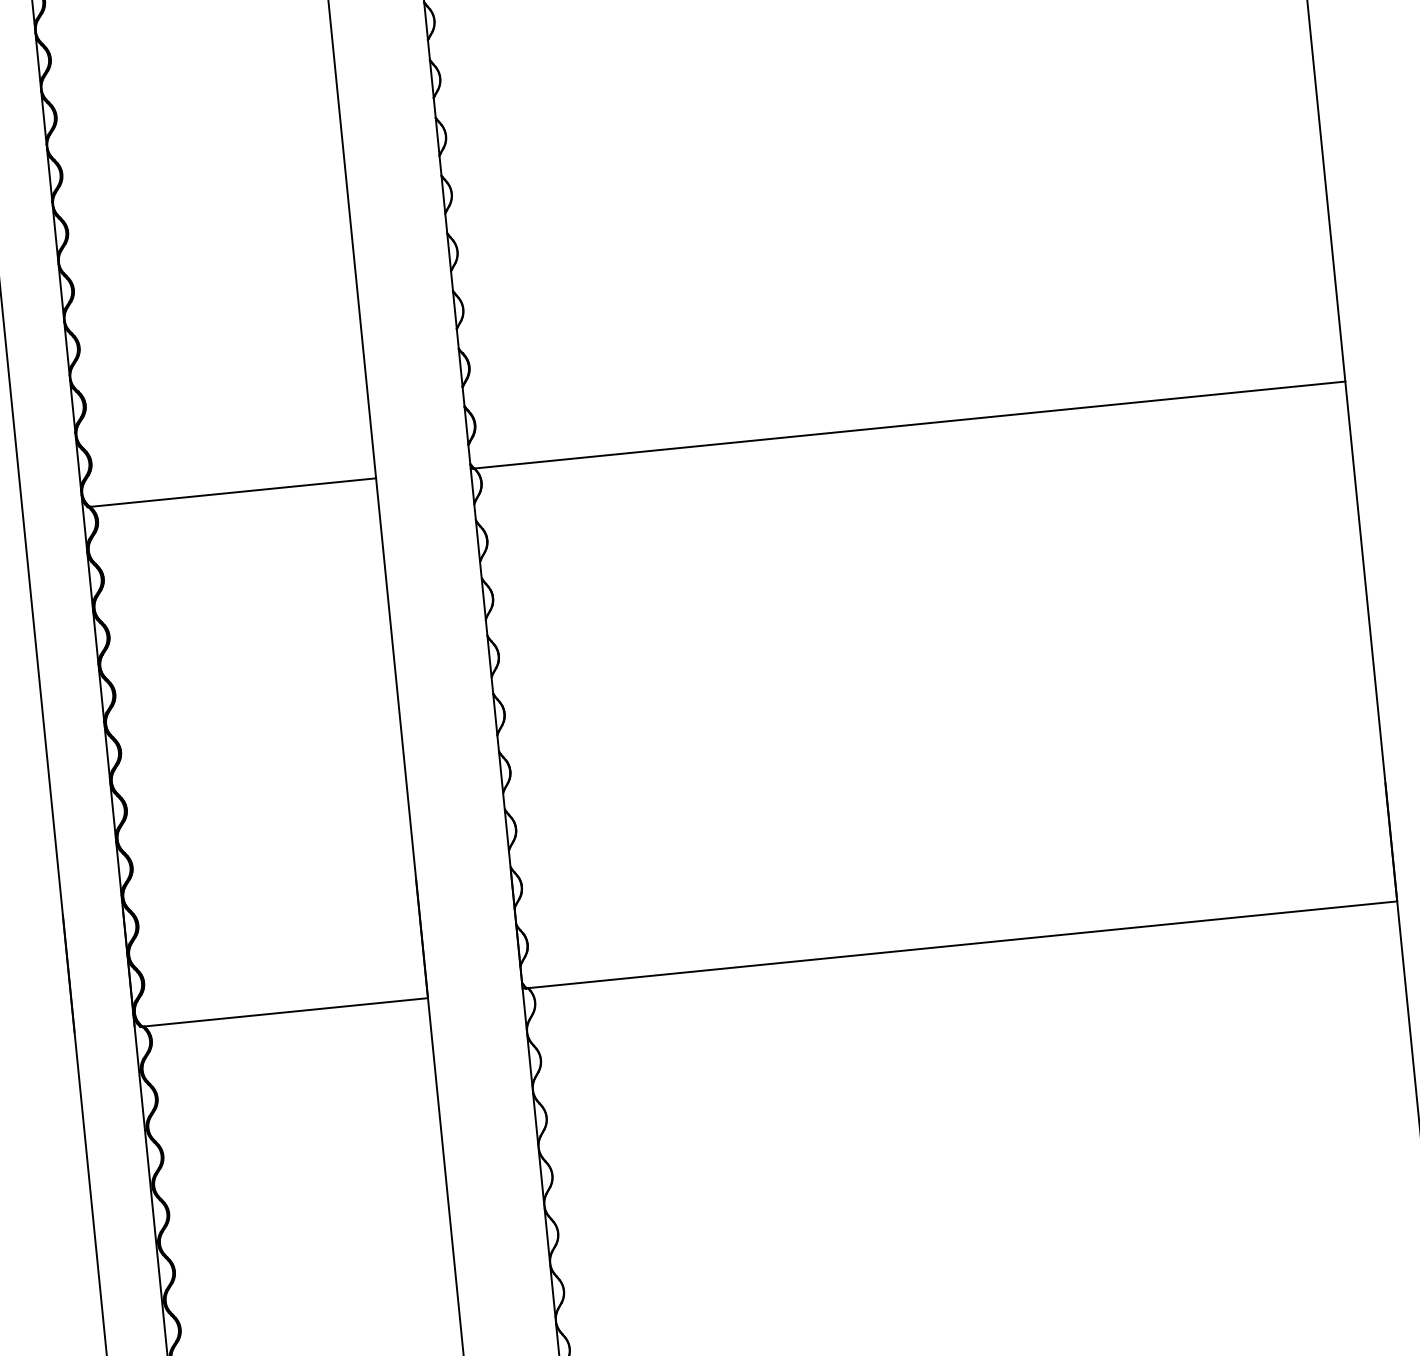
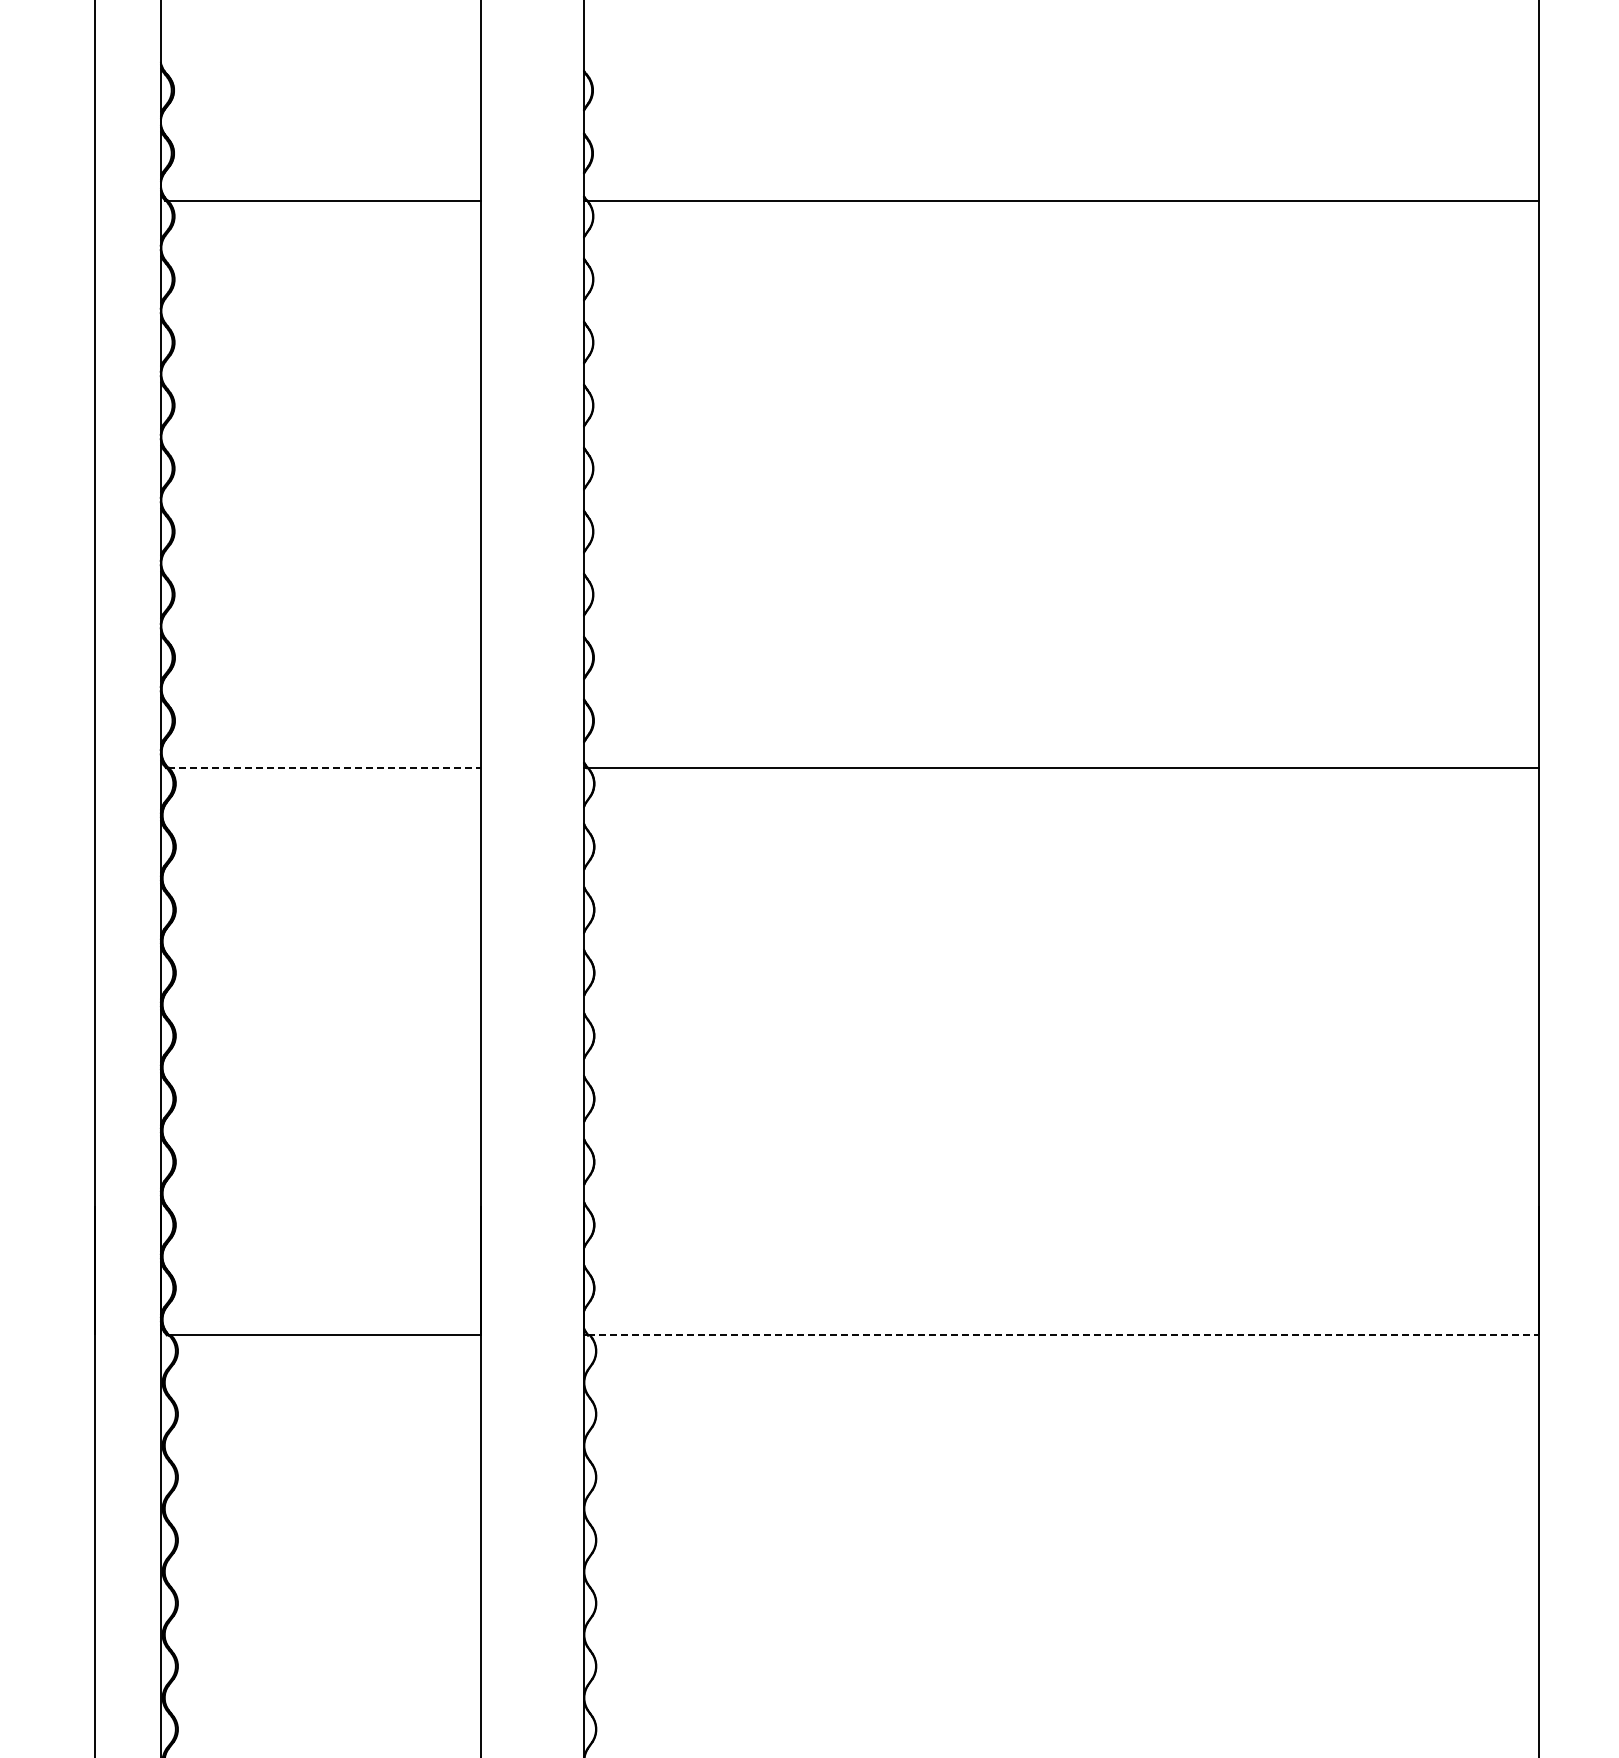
line: (233, 492) -> (325, 768), solid -> dashed
line: (962, 944) -> (1064, 1335), solid -> dashed

